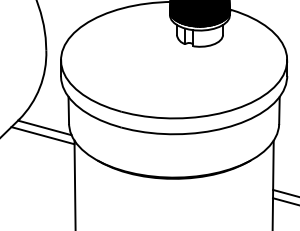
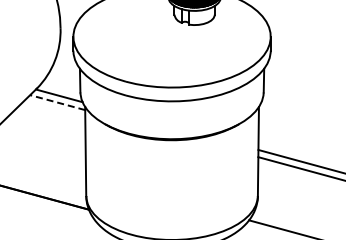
line: (42, 135) -> (57, 102), solid -> dashed

